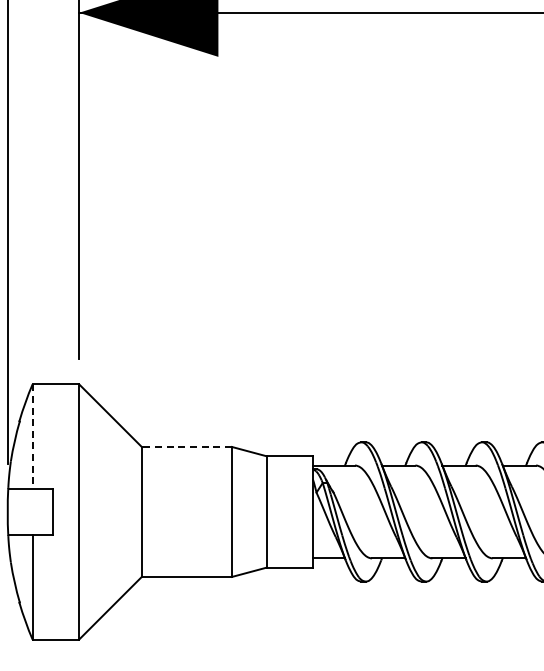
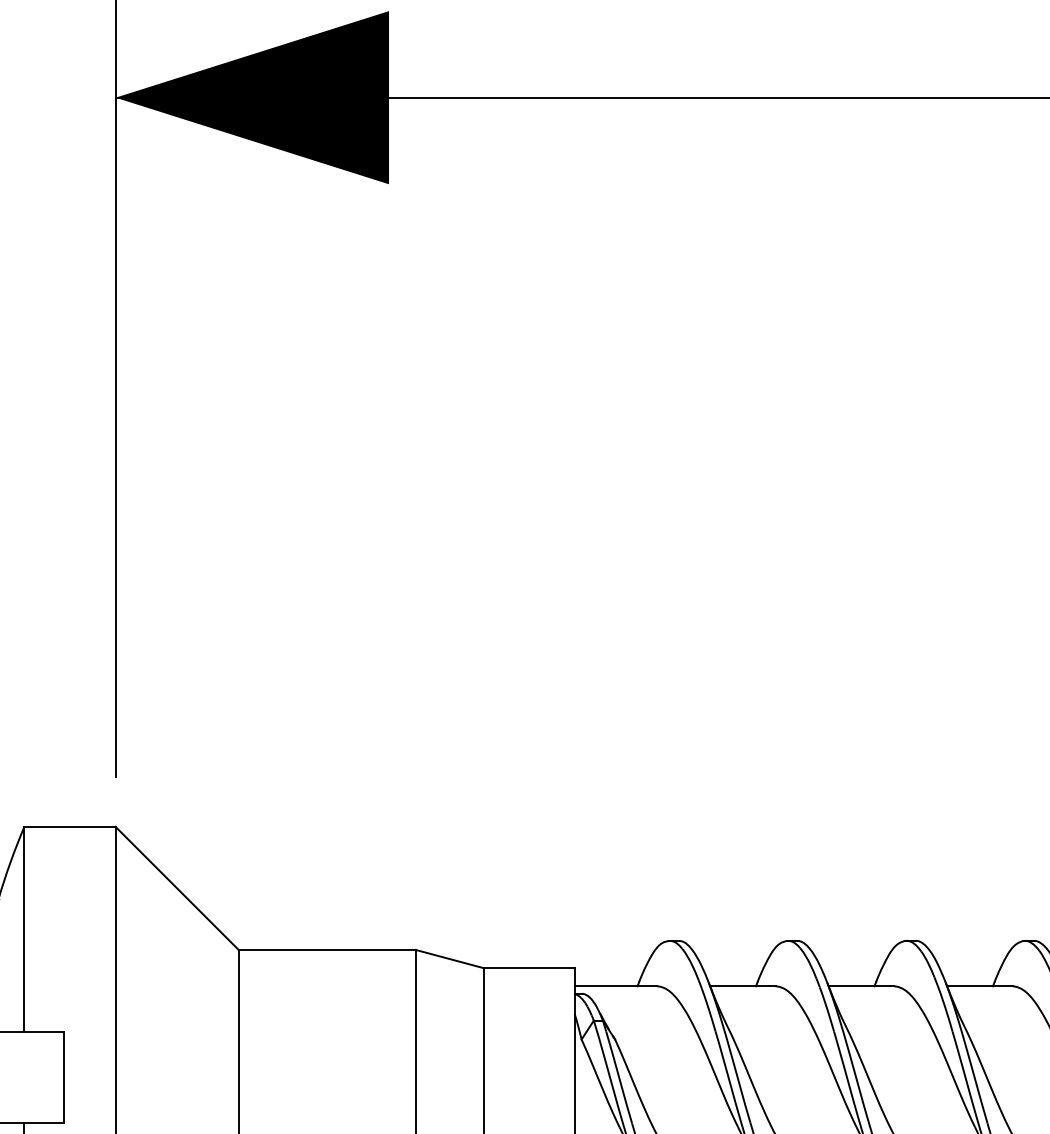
line: (32, 437) -> (24, 931), dashed -> solid
line: (186, 446) -> (326, 948), dashed -> solid

